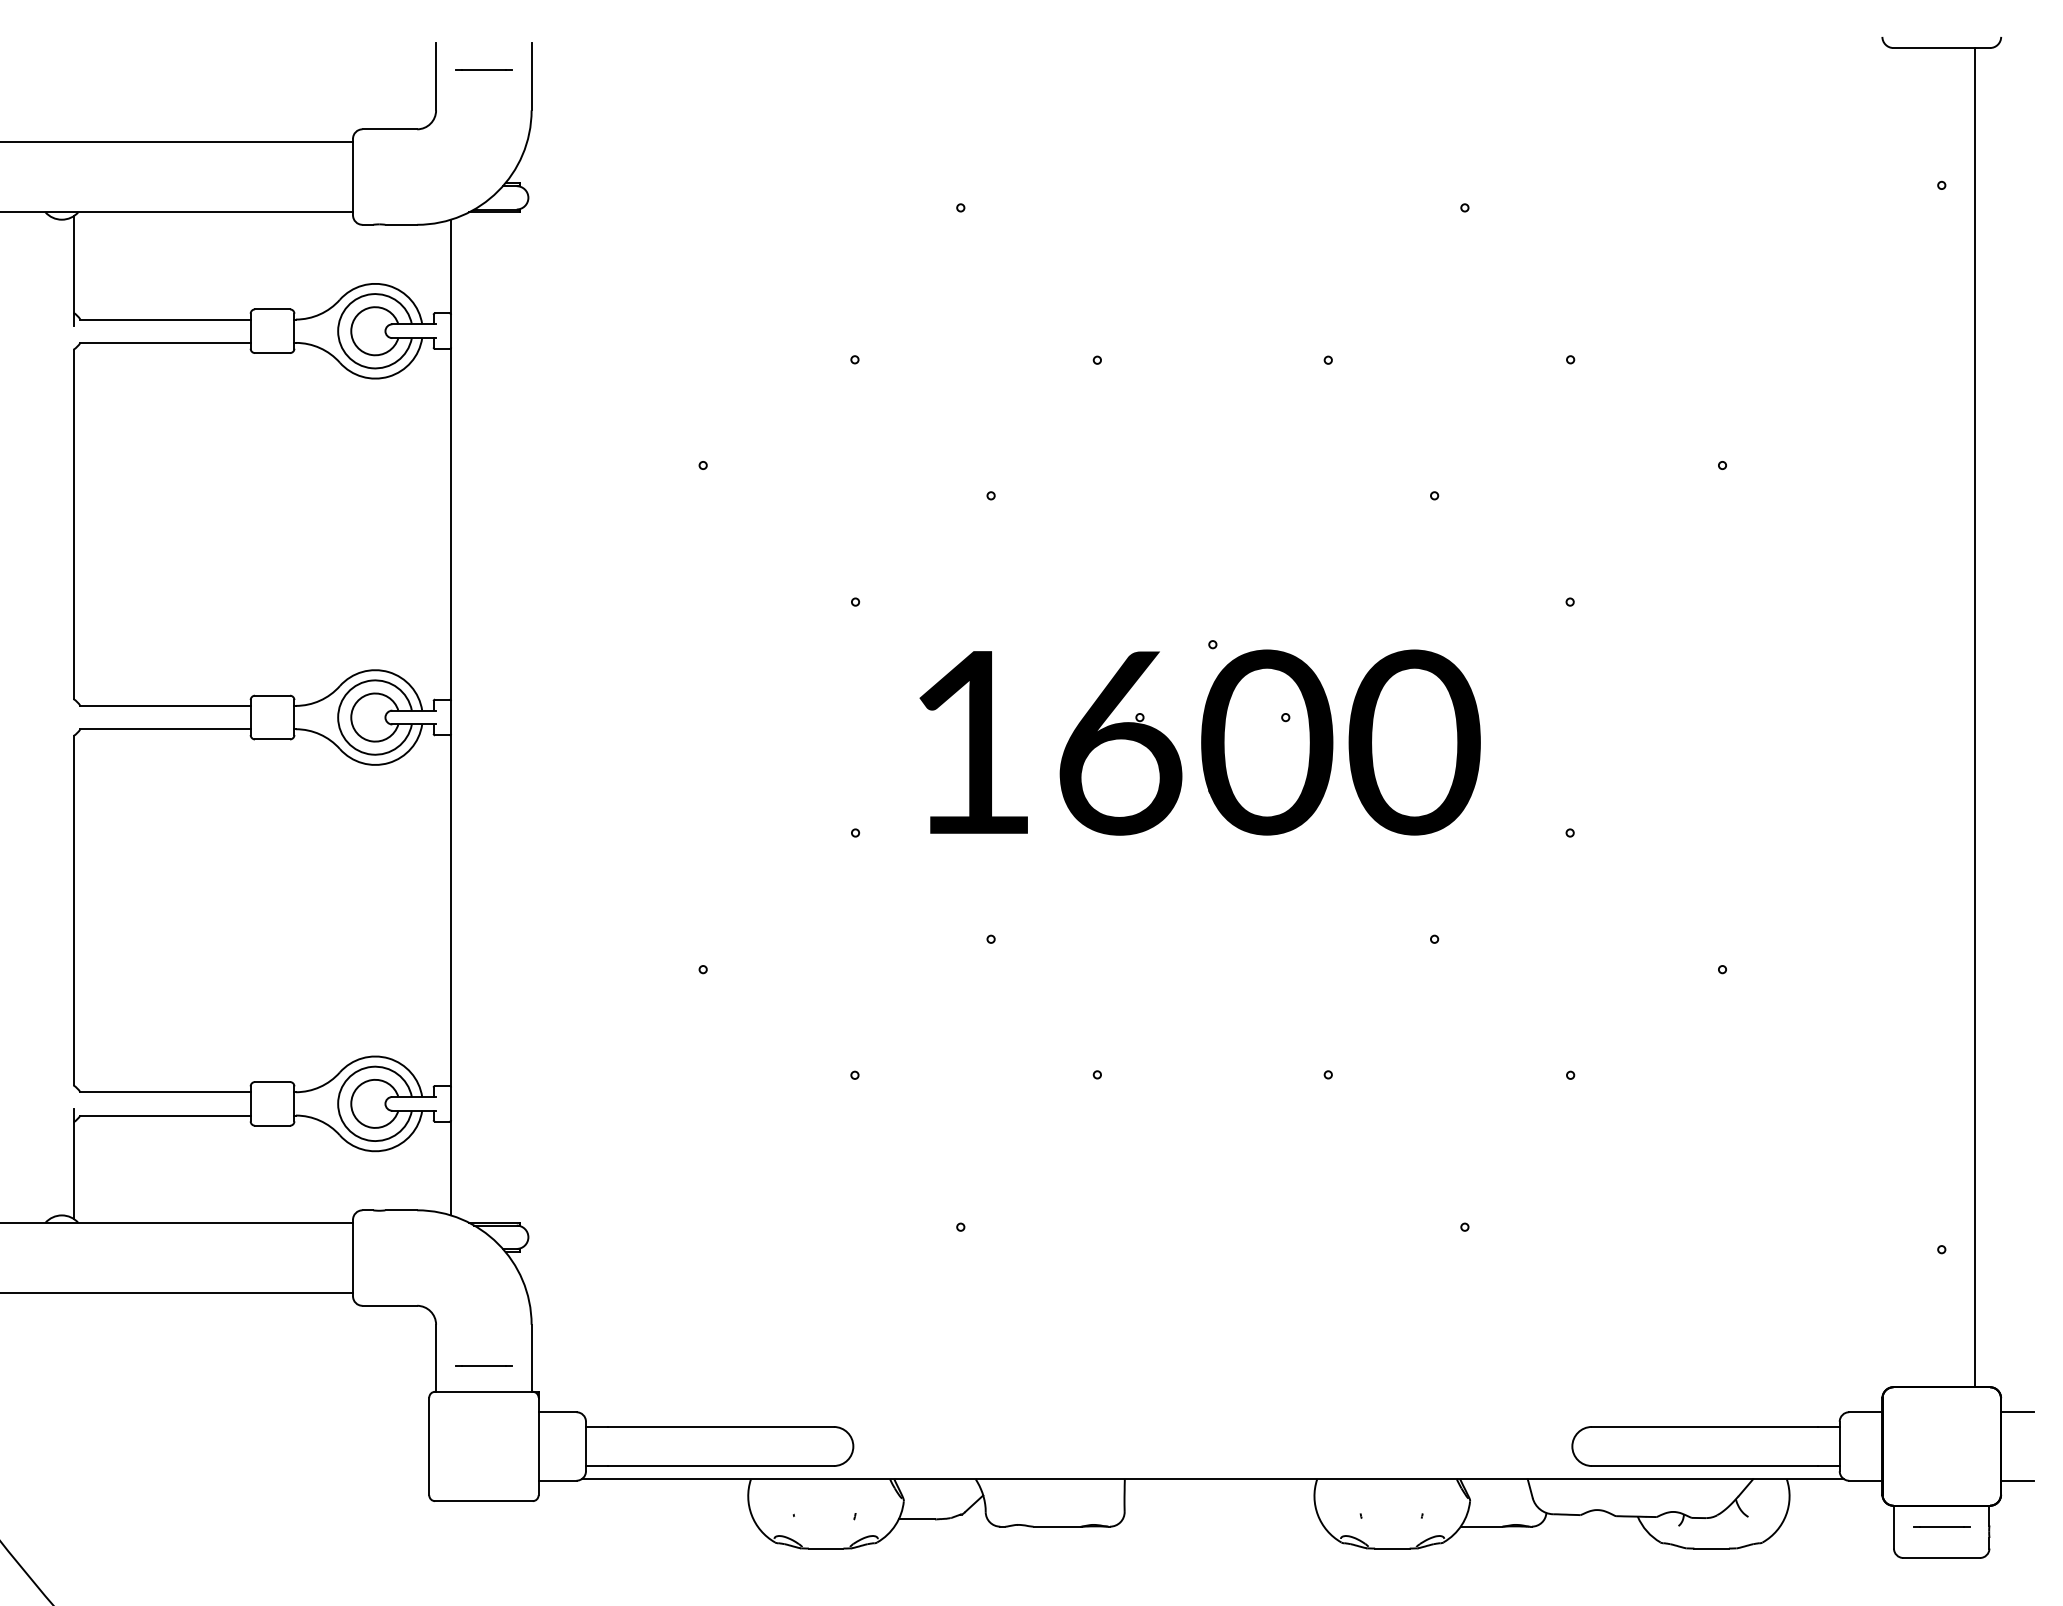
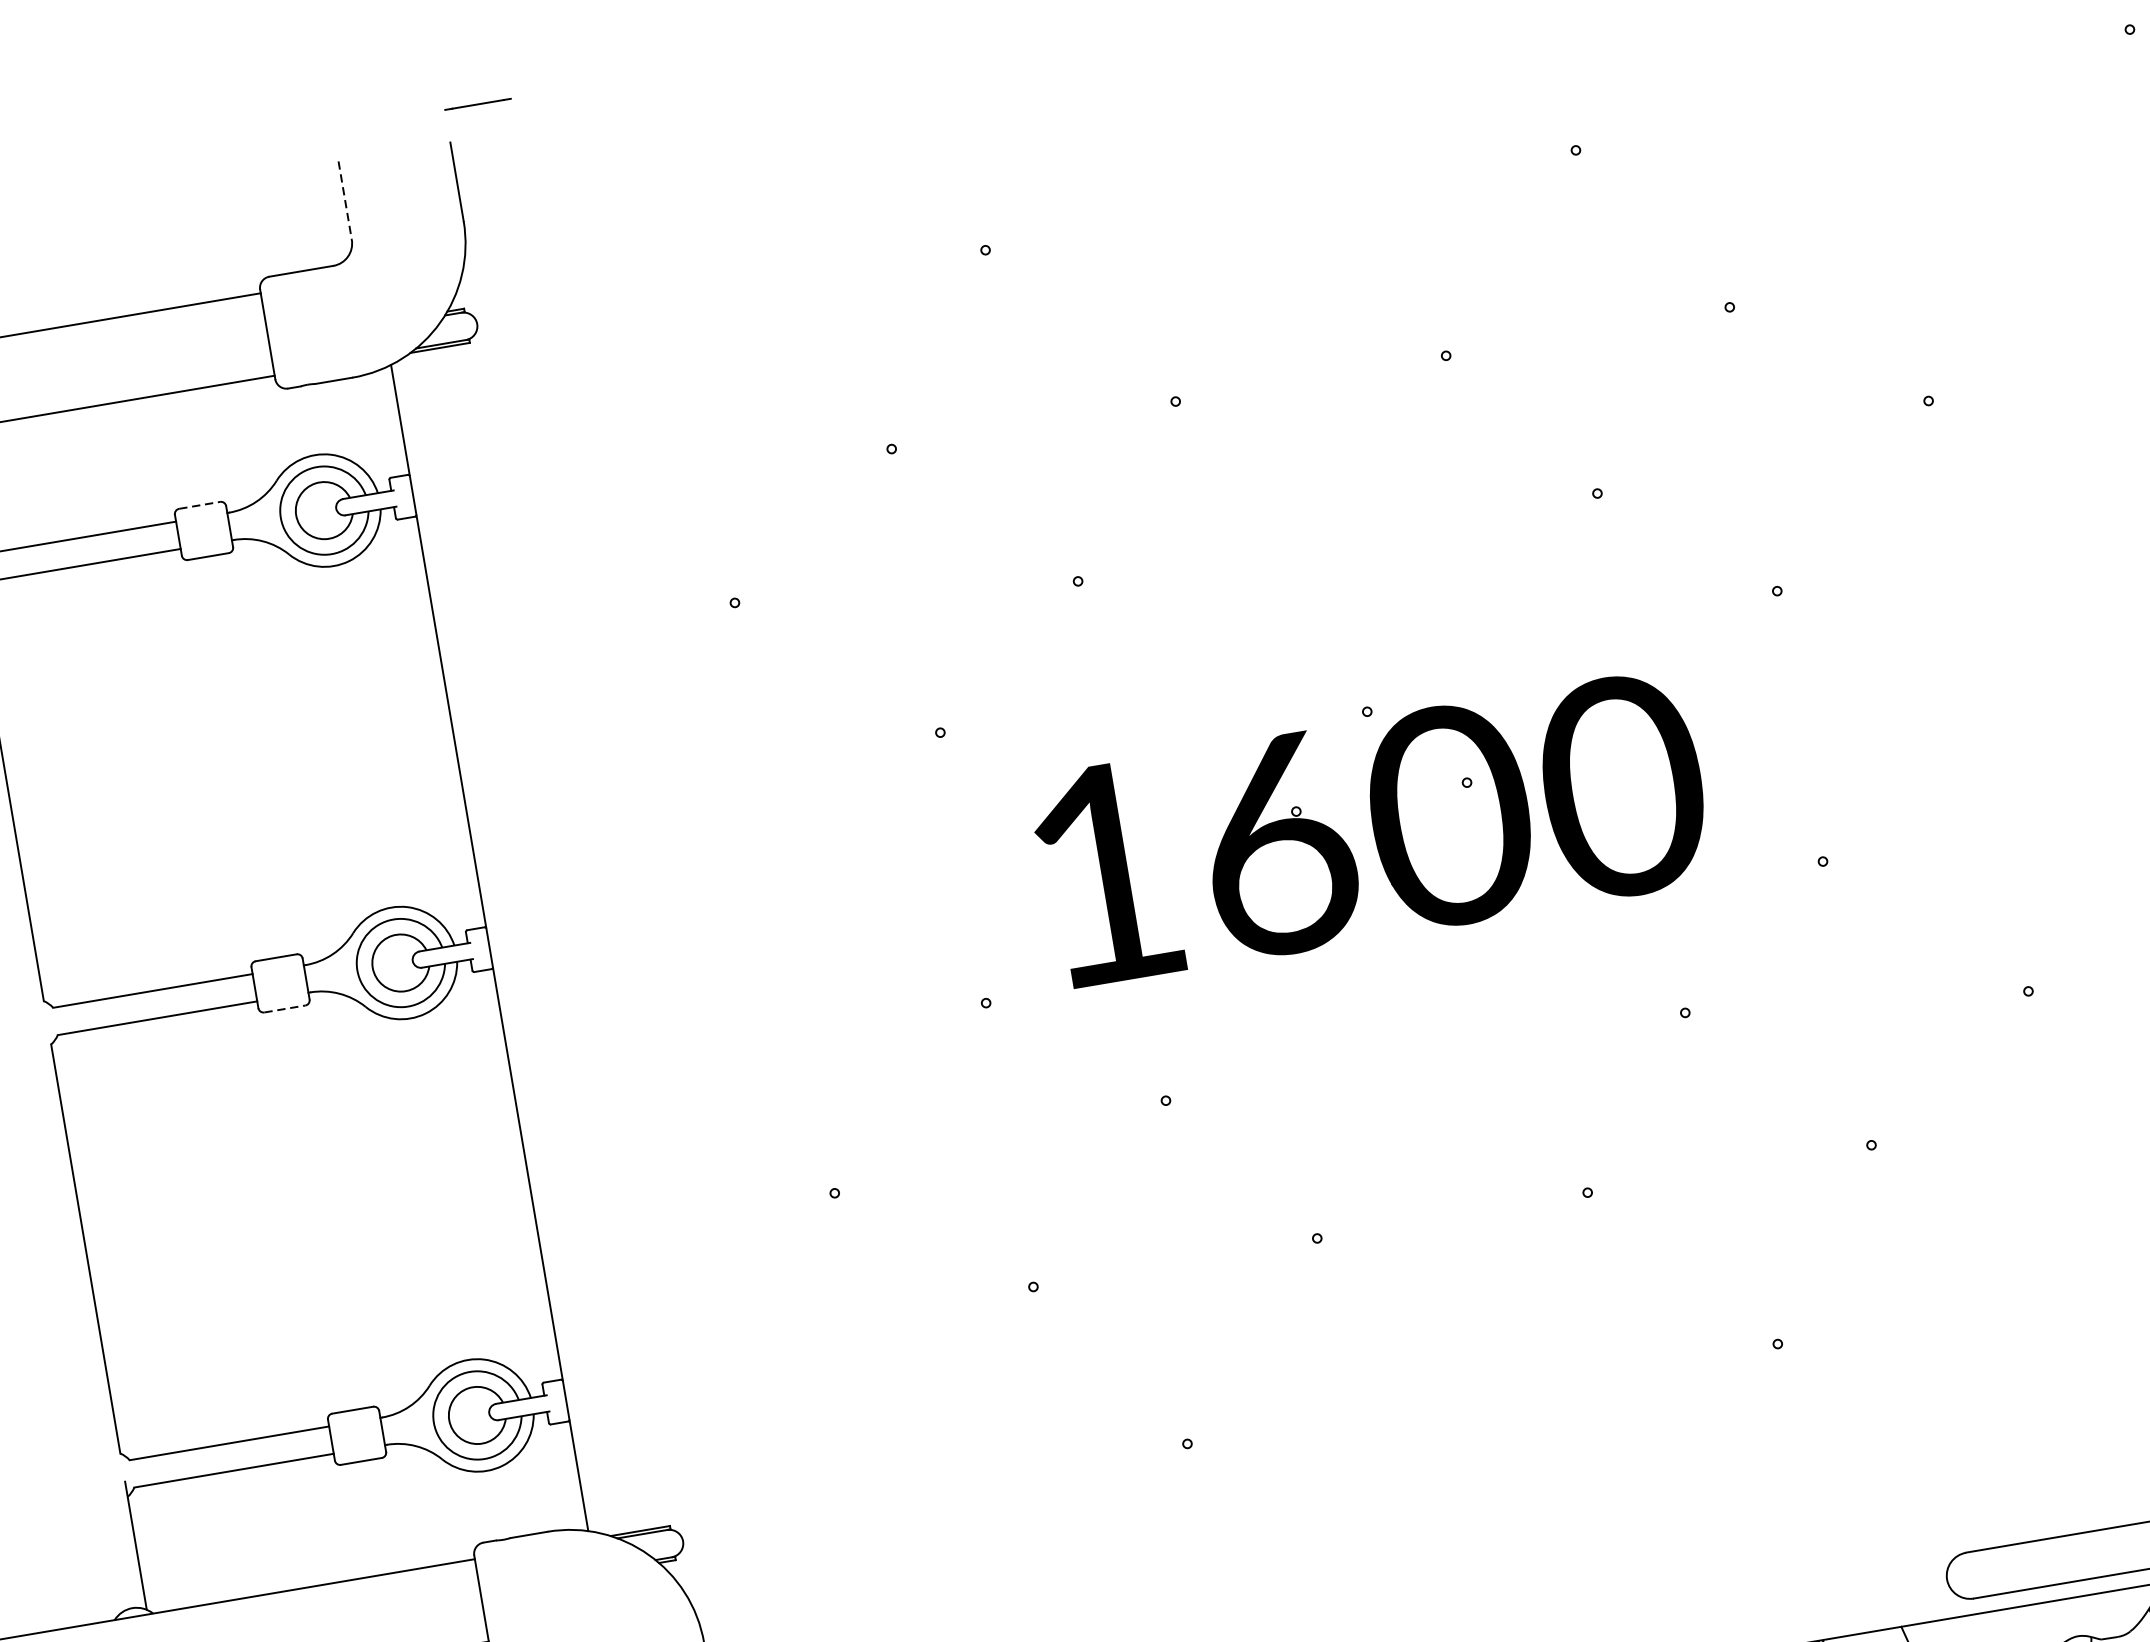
line: (483, 69) -> (477, 104), moved
line: (436, 76) -> (345, 200), solid -> dashed
line: (273, 309) -> (200, 505), solid -> dashed
line: (273, 739) -> (285, 1008), solid -> dashed

